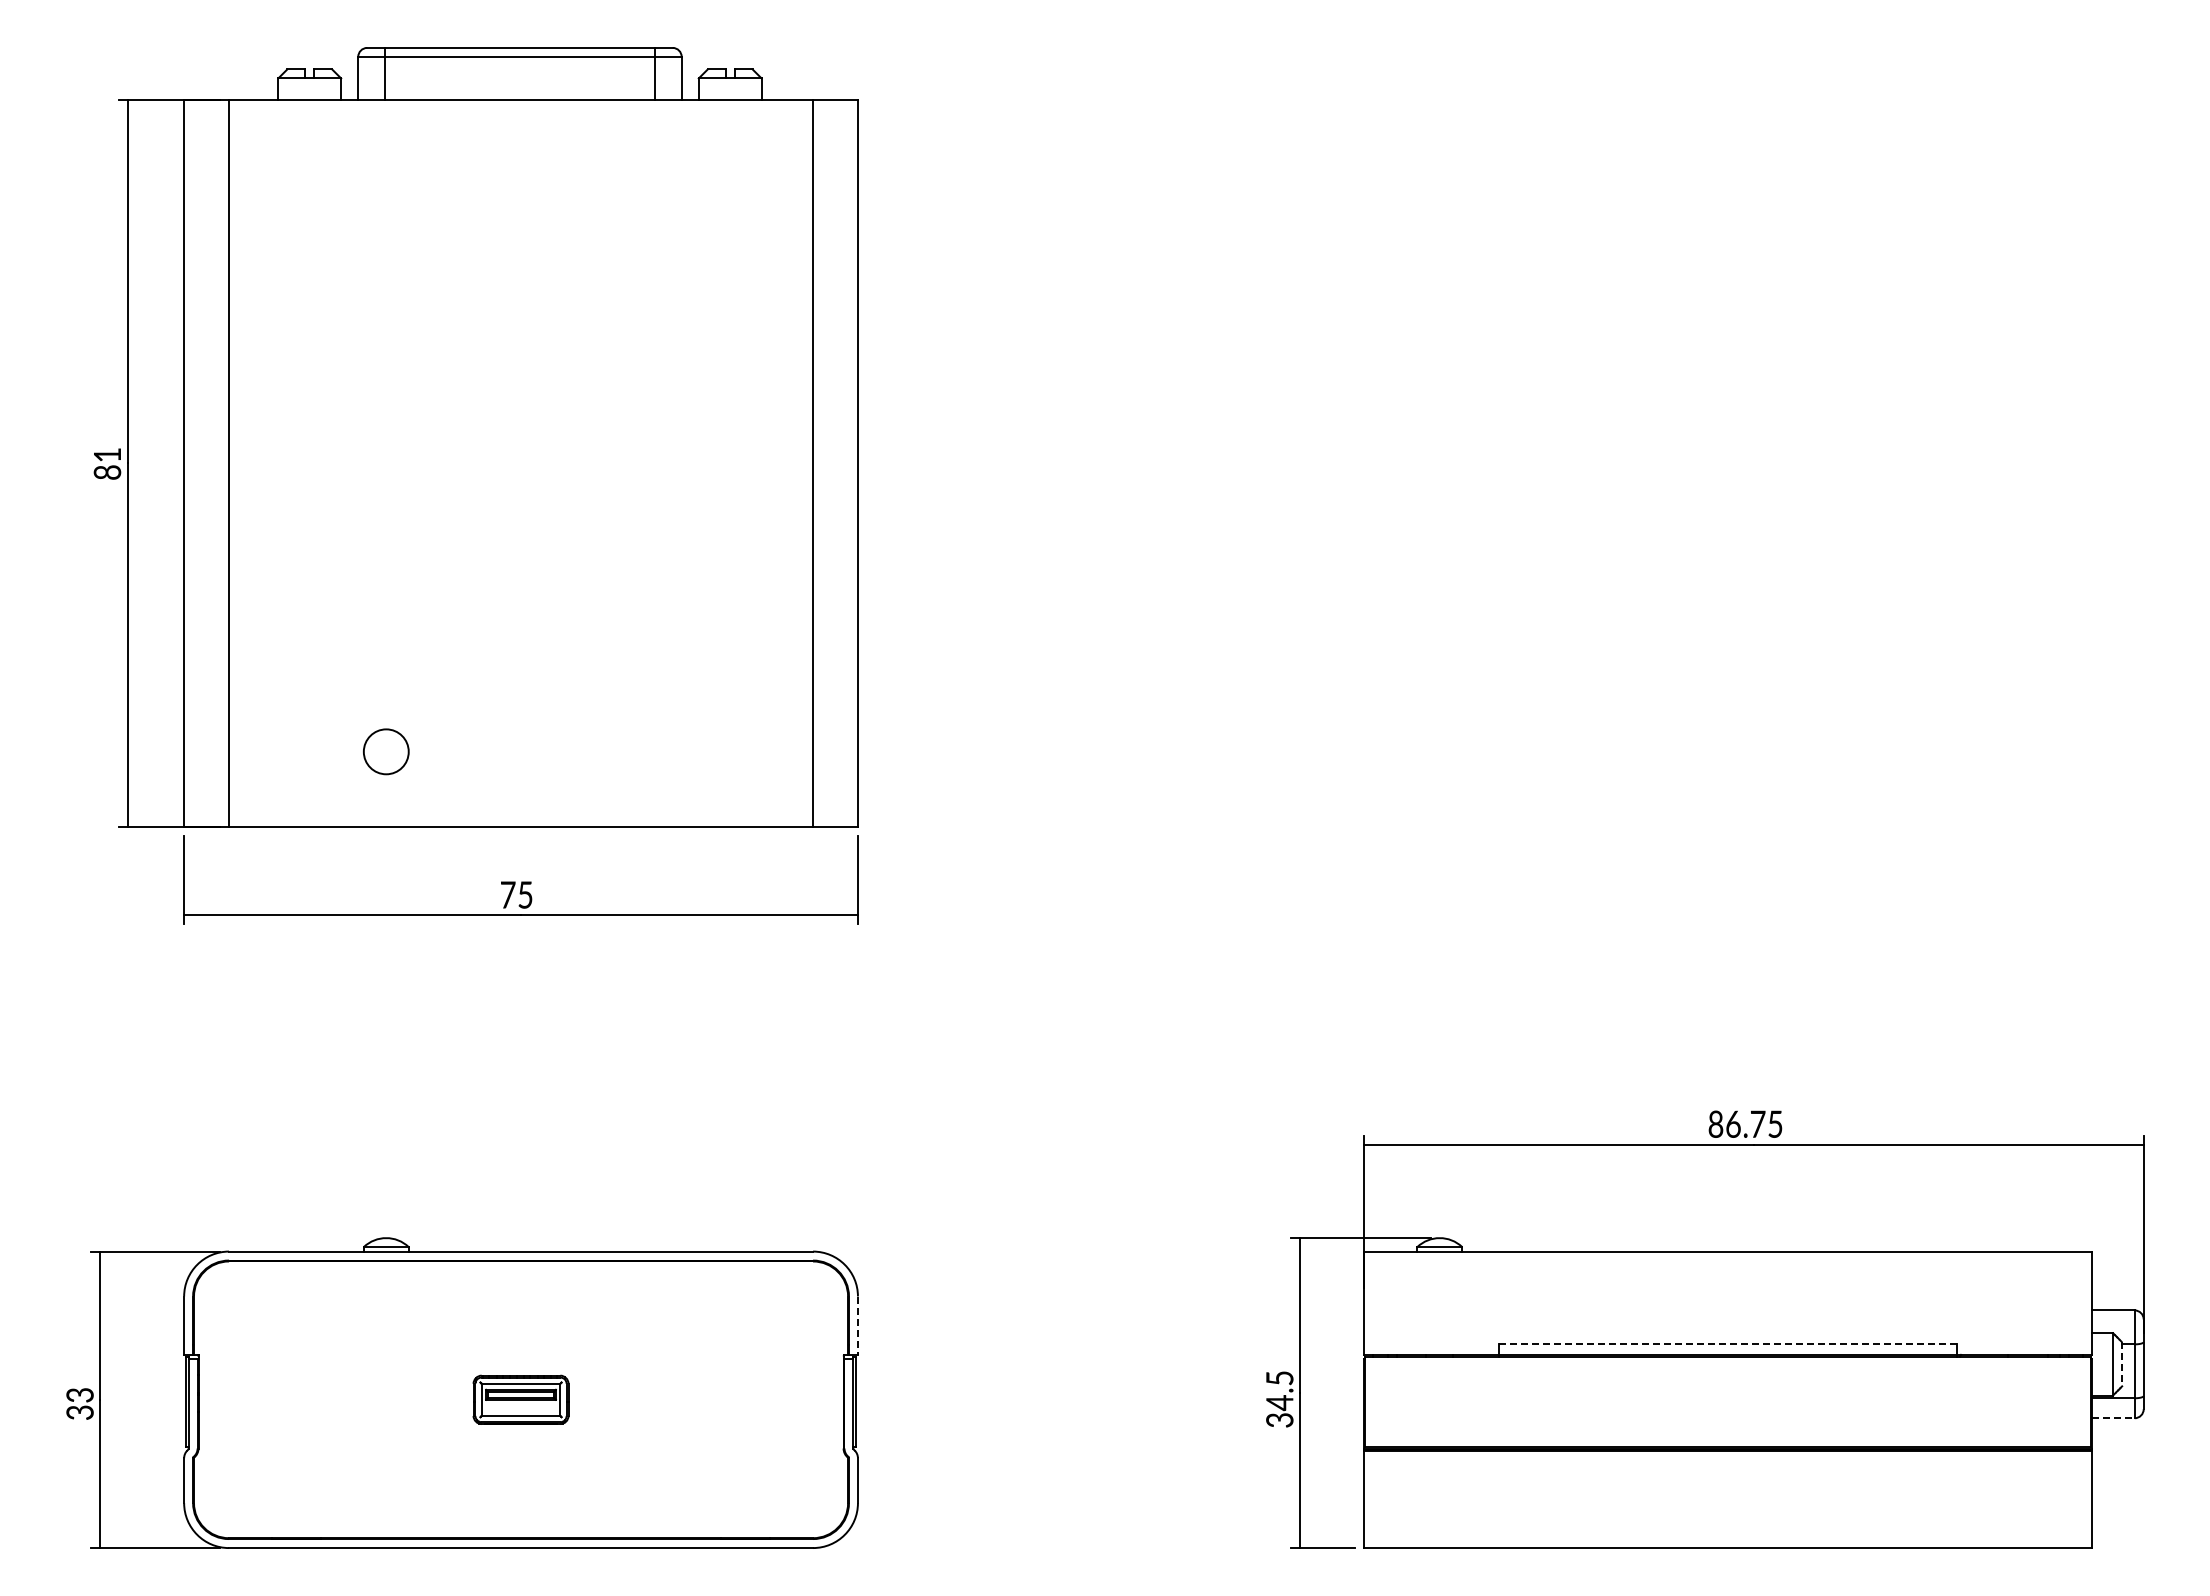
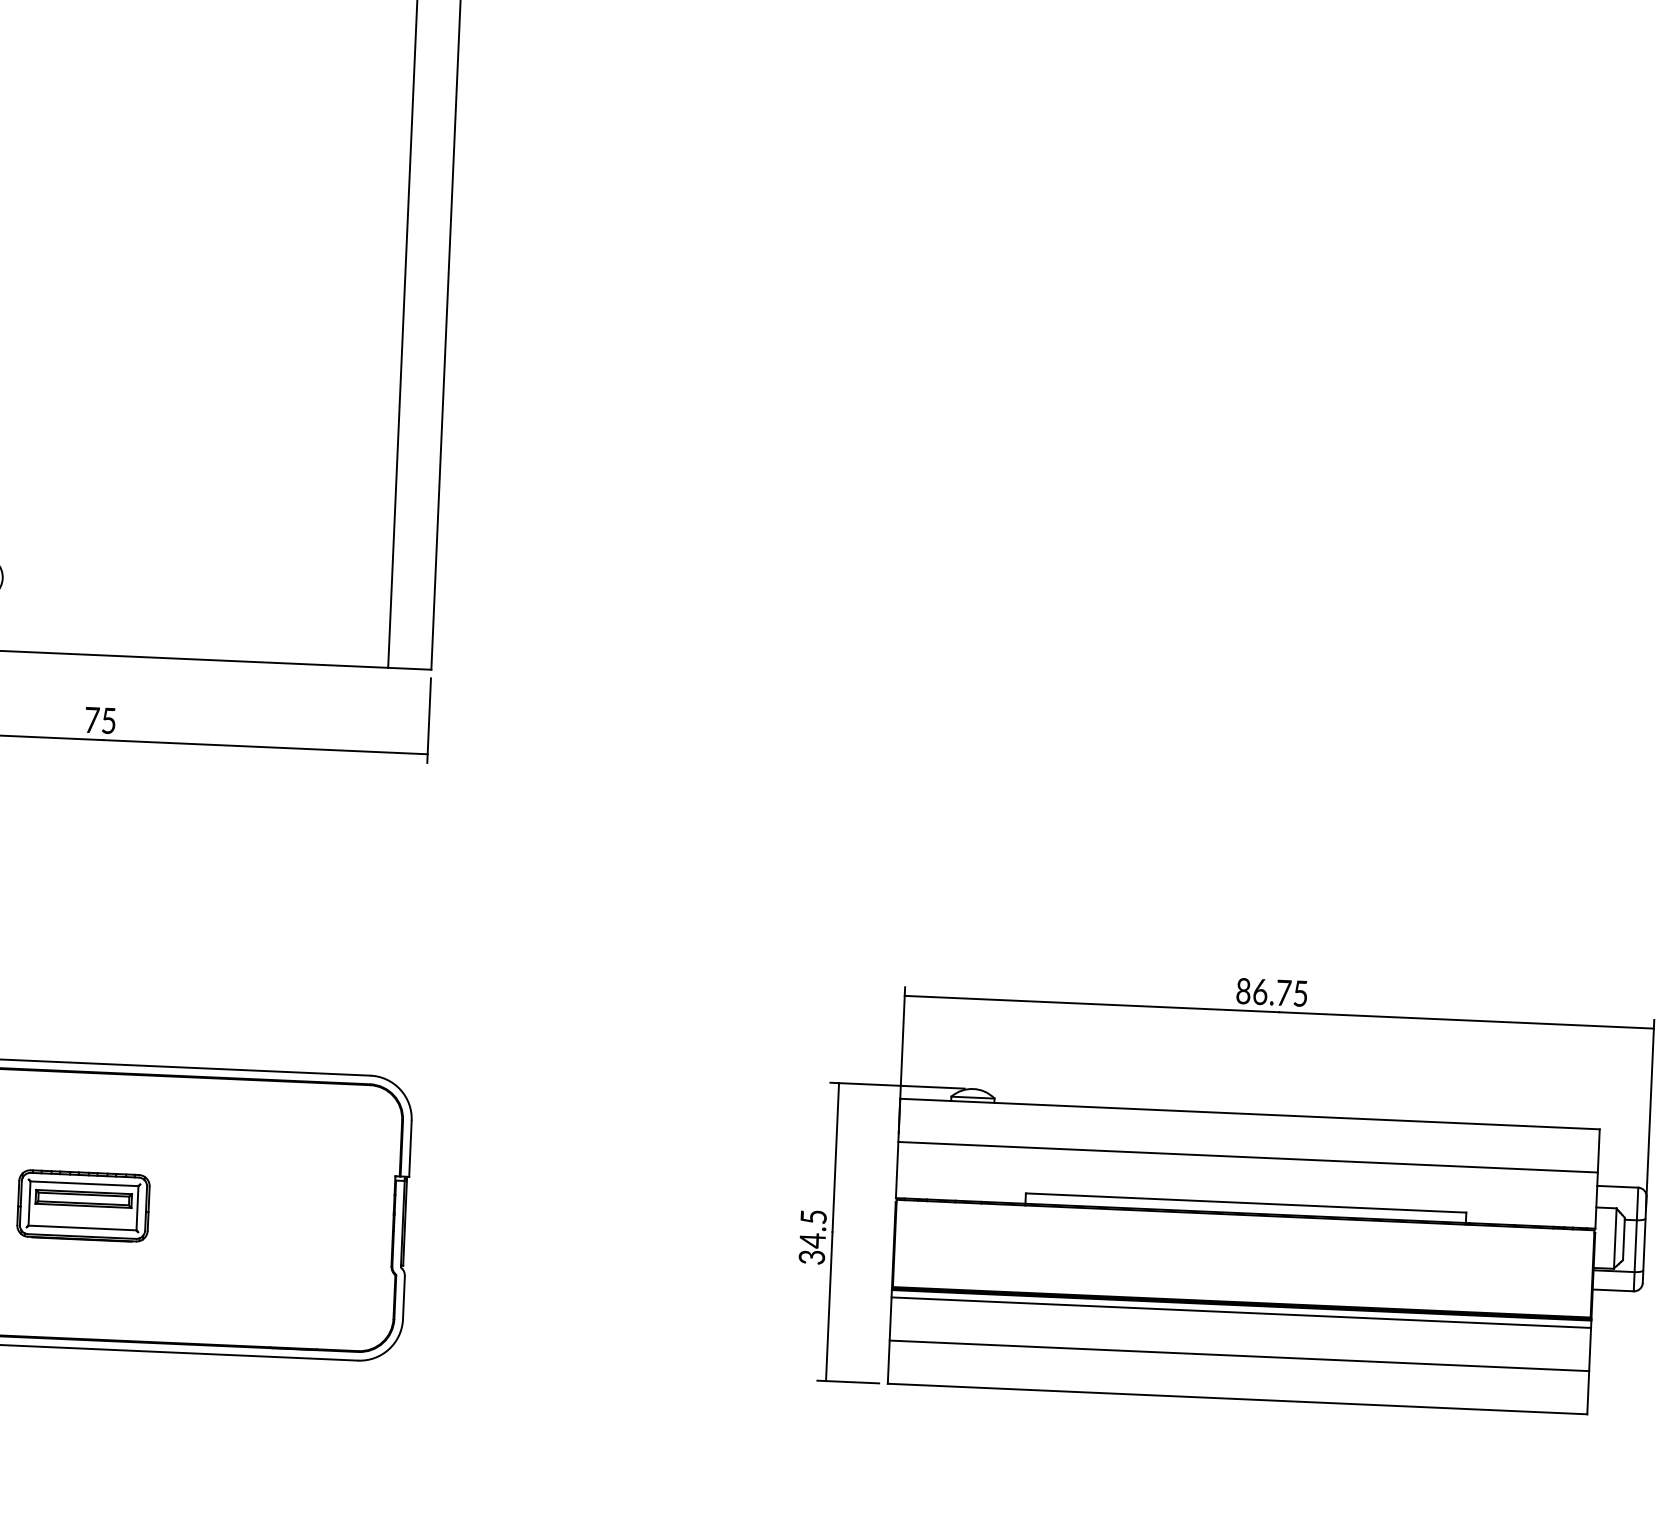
line: (1728, 1296) -> (1248, 1157), added
line: (857, 1326) -> (409, 1149), dashed -> solid
line: (1727, 1344) -> (1245, 1203), dashed -> solid
line: (2122, 1364) -> (1624, 1239), dashed -> solid
part: (520, 1399) -> (82, 1205), size x1.43
line: (2113, 1418) -> (1613, 1290), dashed -> solid
line: (1728, 1458) -> (1241, 1312), added
line: (1728, 1503) -> (1239, 1356), added

